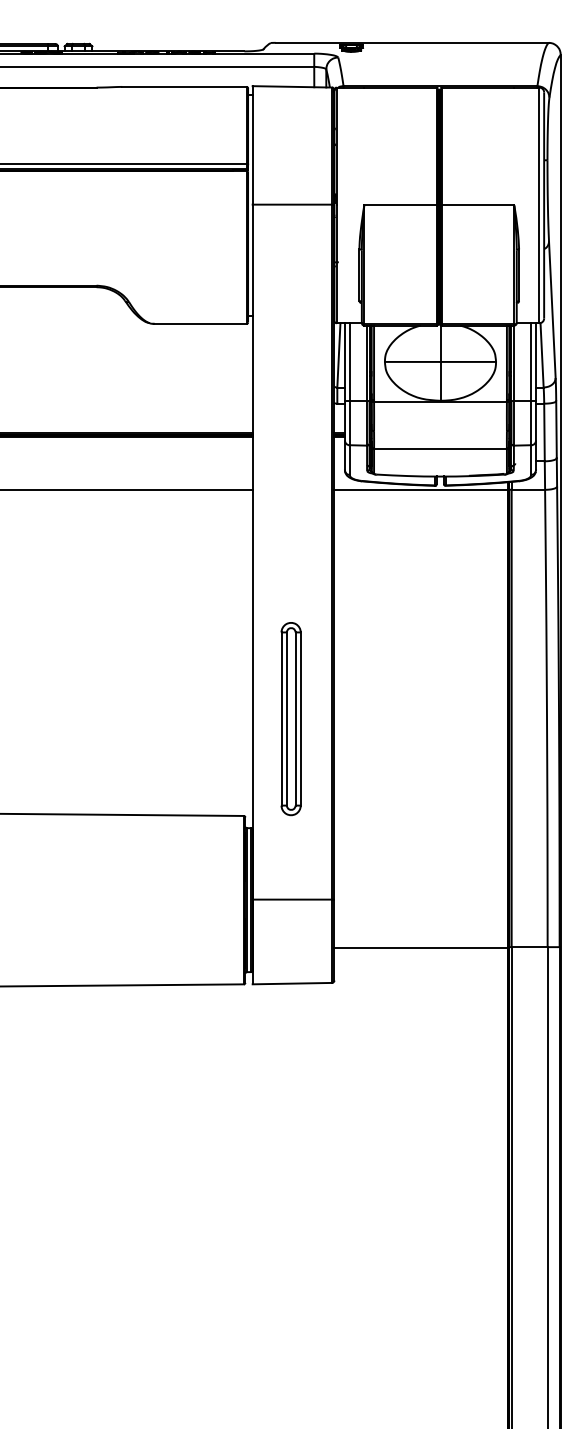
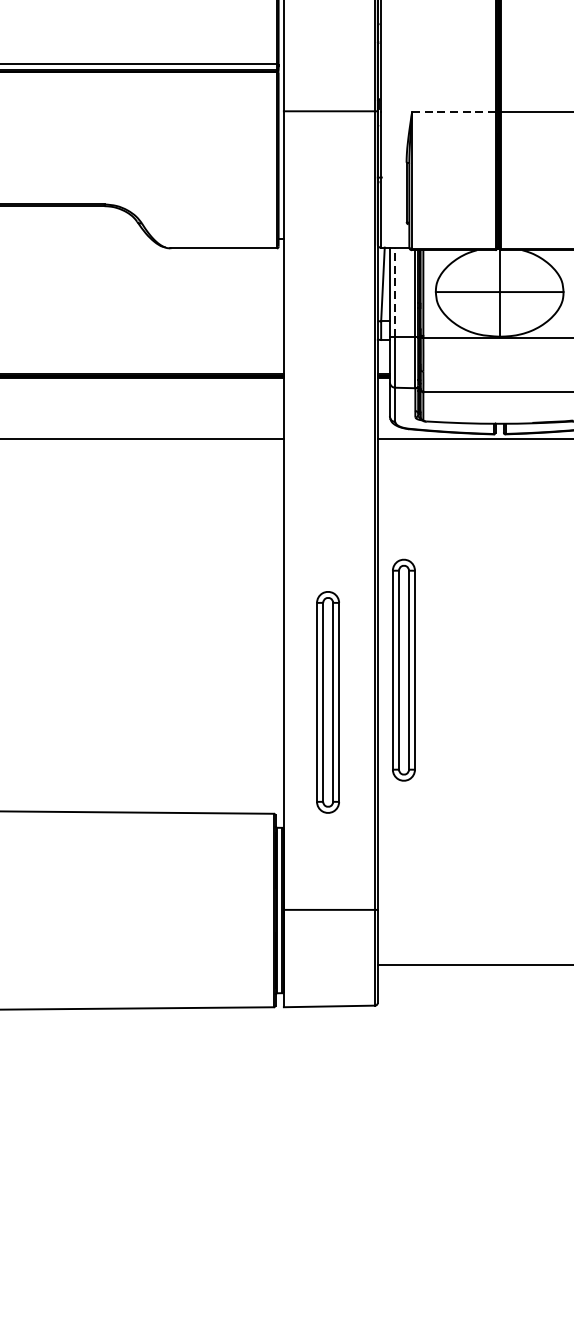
line: (401, 205) -> (454, 112), solid -> dashed
line: (349, 362) -> (395, 292), solid -> dashed
part: (356, 691) -> (403, 670), added

